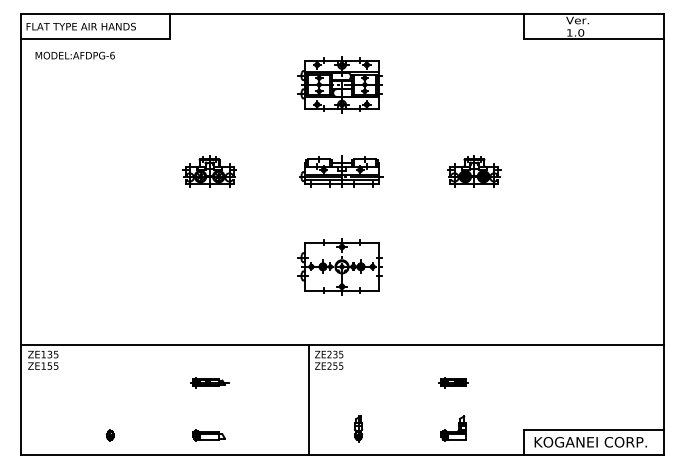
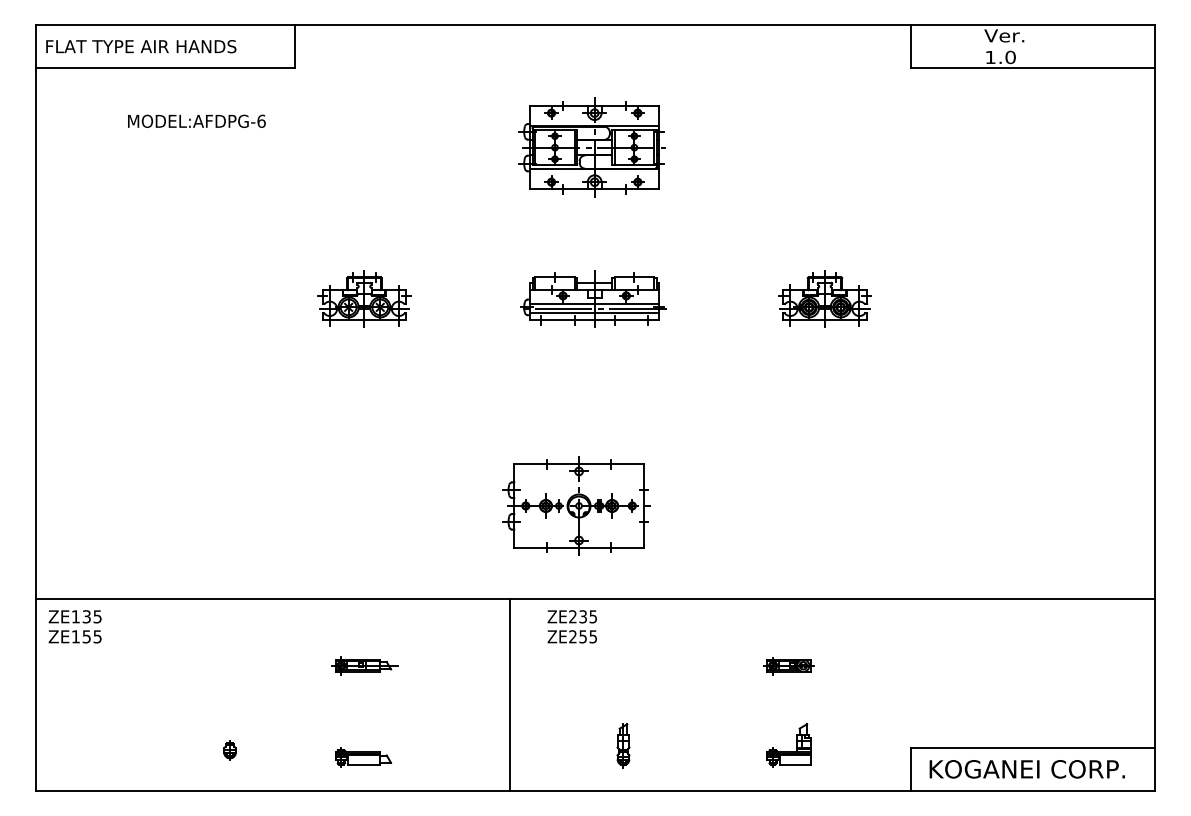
text: (74, 55) -> (195, 121), moved
part: (339, 266) -> (574, 505), moved
line: (308, 399) -> (510, 694), moved
part: (109, 435) -> (228, 750), moved

